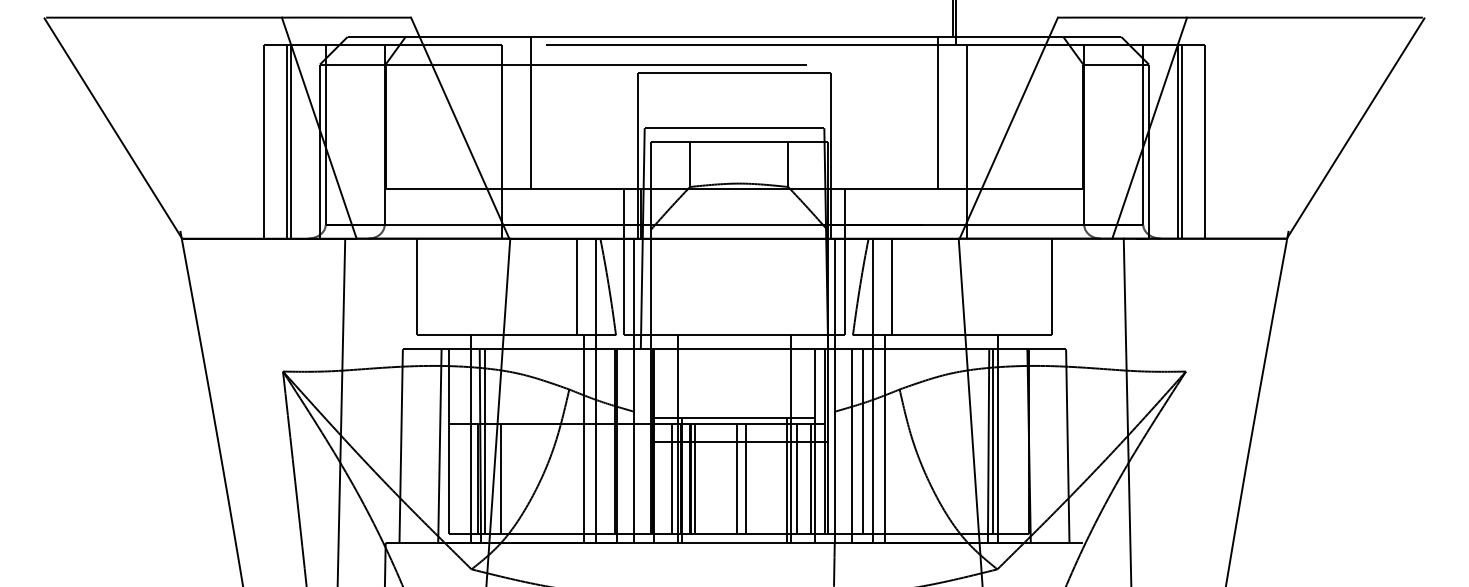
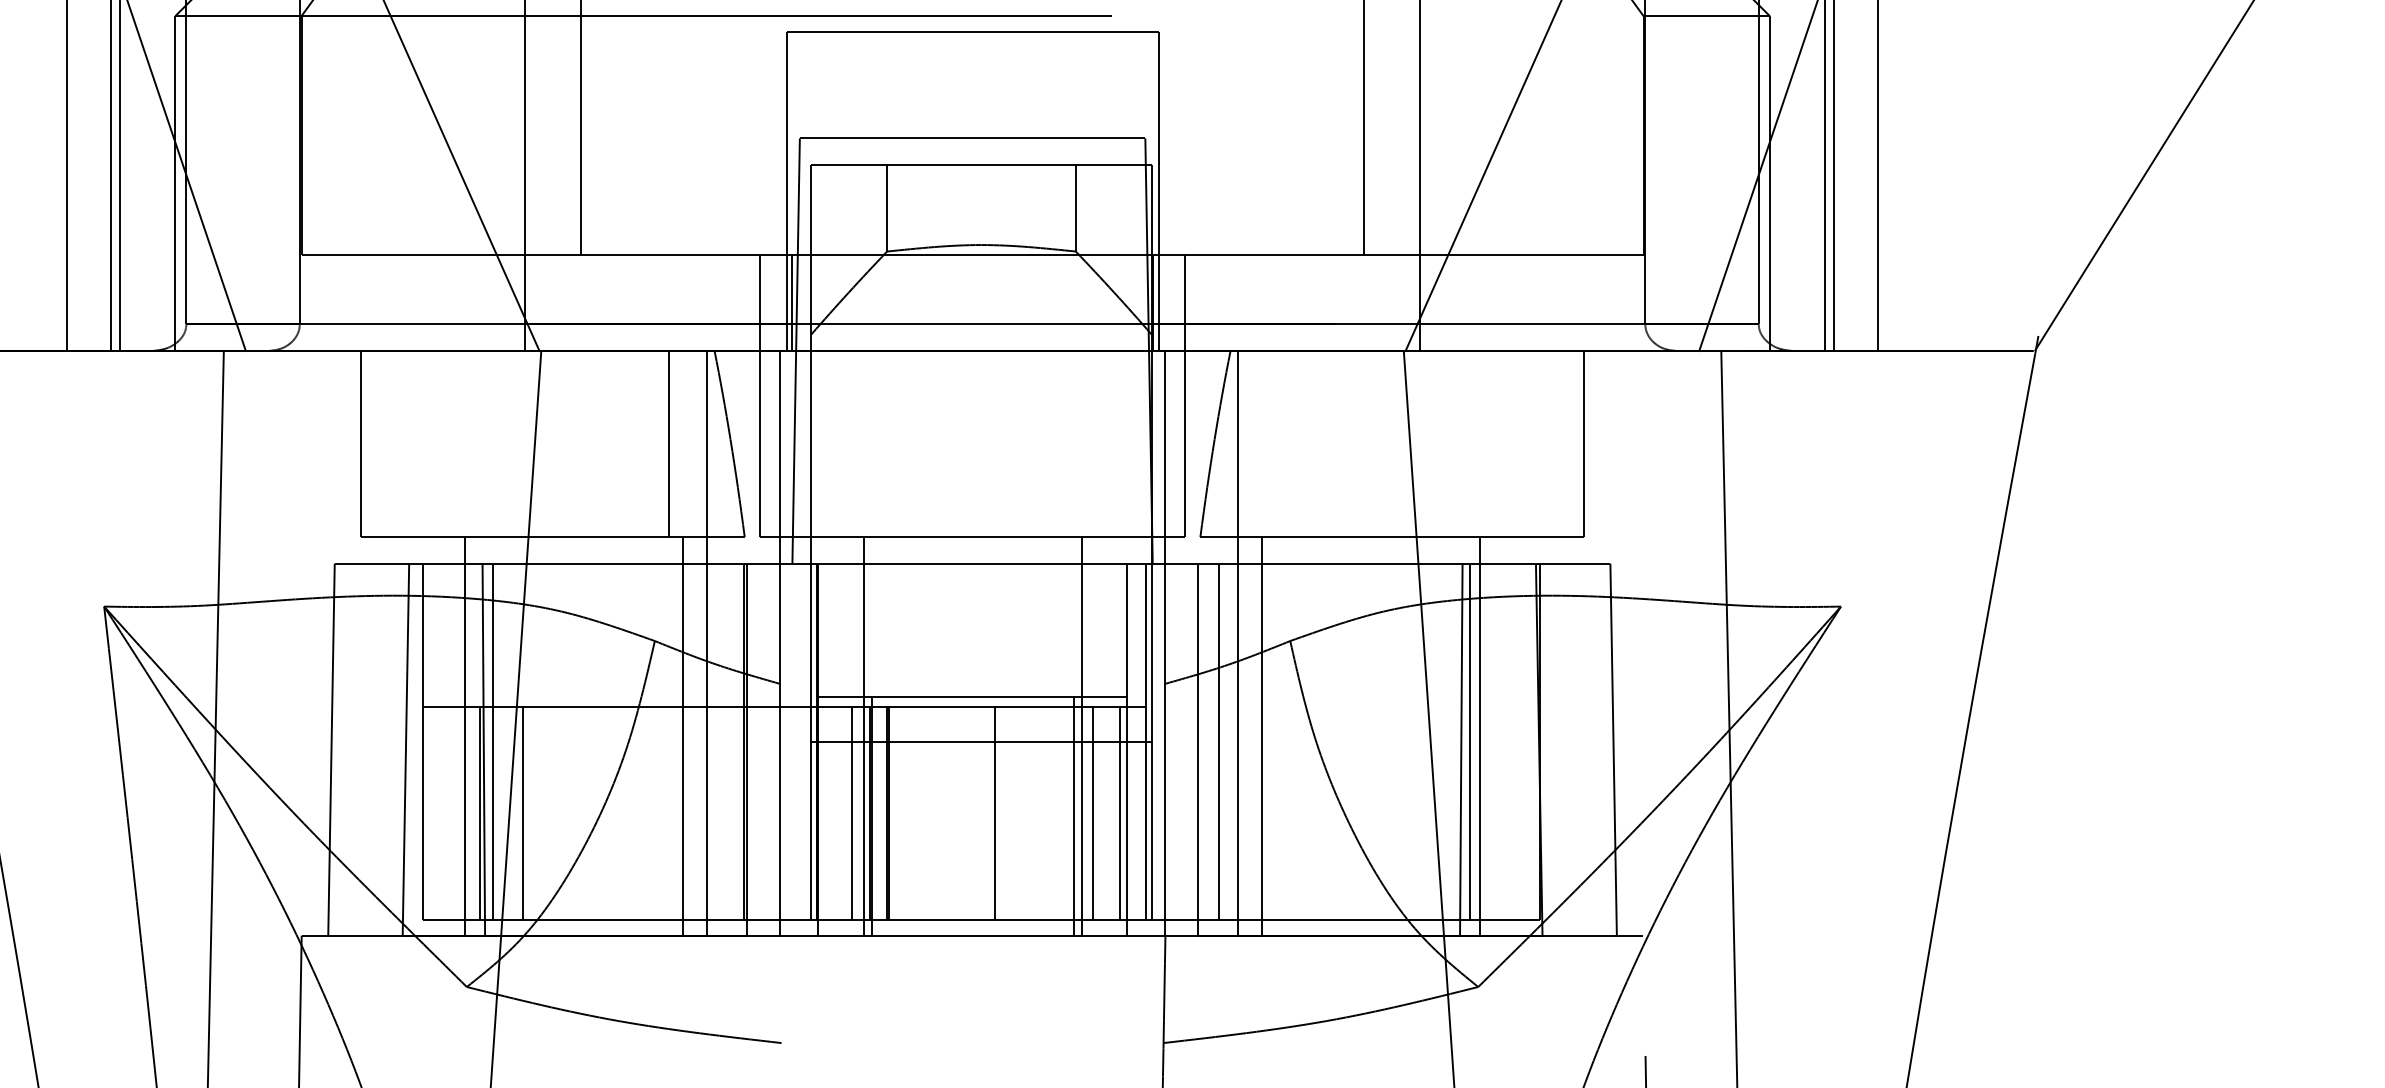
line: (892, 286) -> (1276, 442), removed
line: (694, 478) -> (895, 812), removed
line: (737, 478) -> (978, 812), removed

